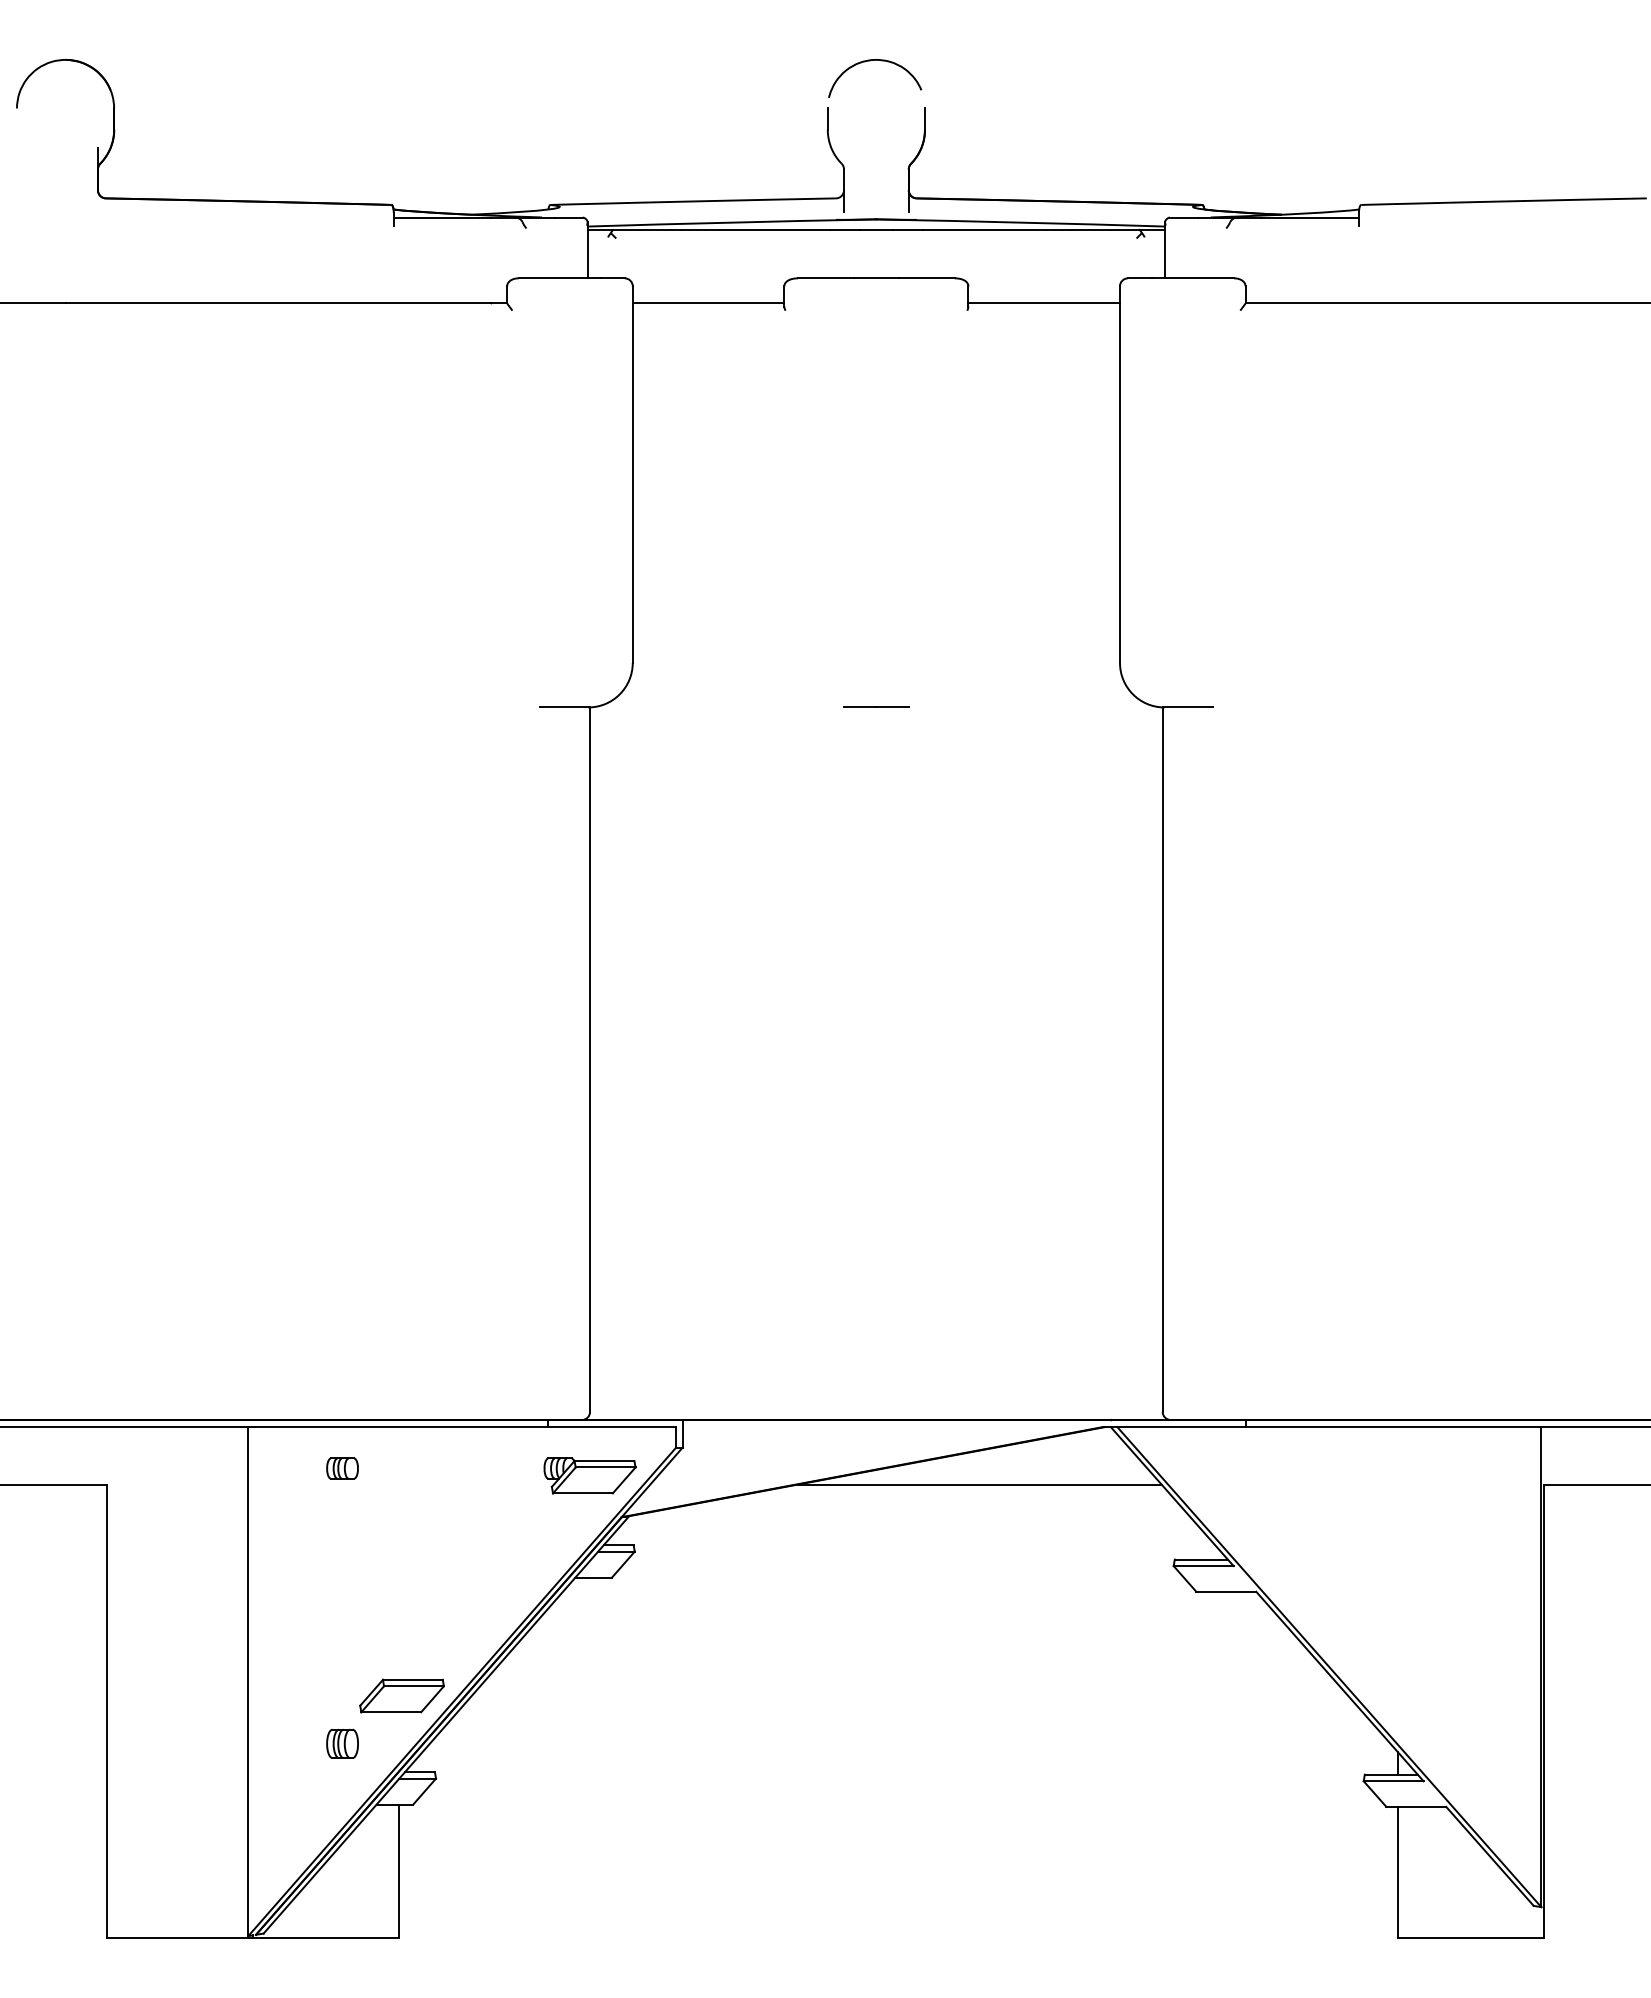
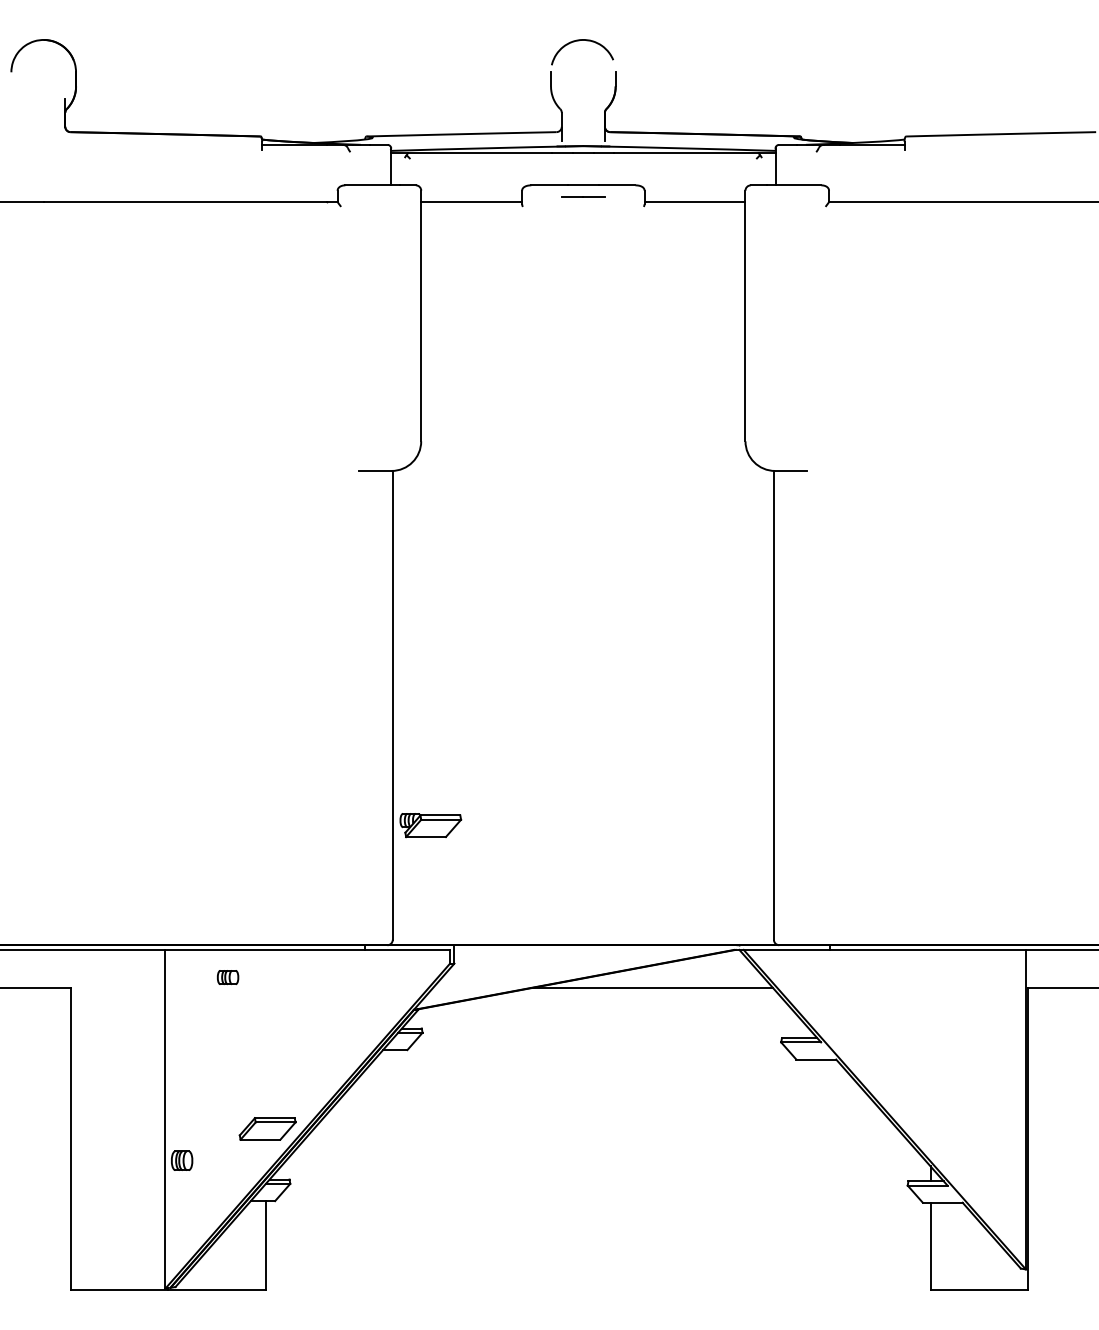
line: (876, 706) -> (583, 196), moved
part: (589, 1476) -> (430, 825), moved
part: (343, 1743) -> (182, 1160), moved

